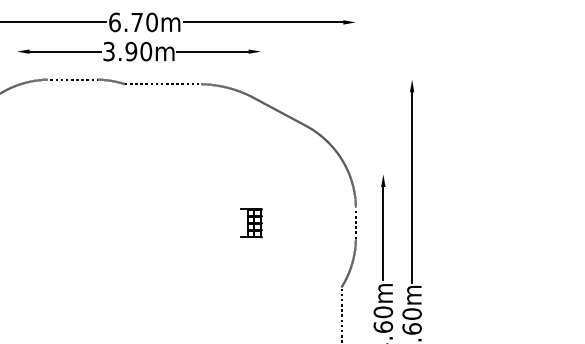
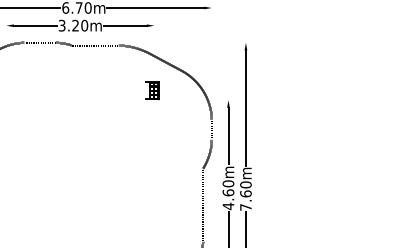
text: (131, 51) -> (75, 25), 3.90m -> 3.20m
part: (251, 222) -> (152, 90), moved

